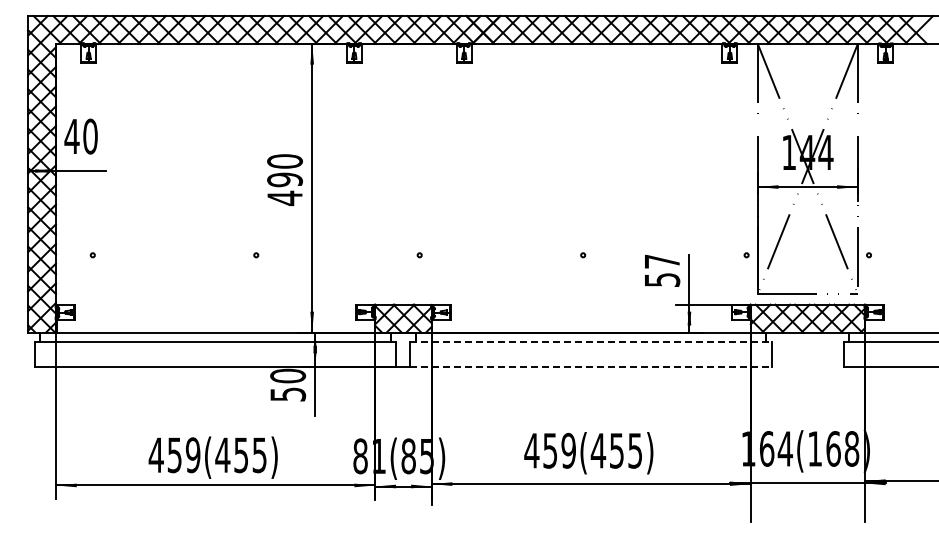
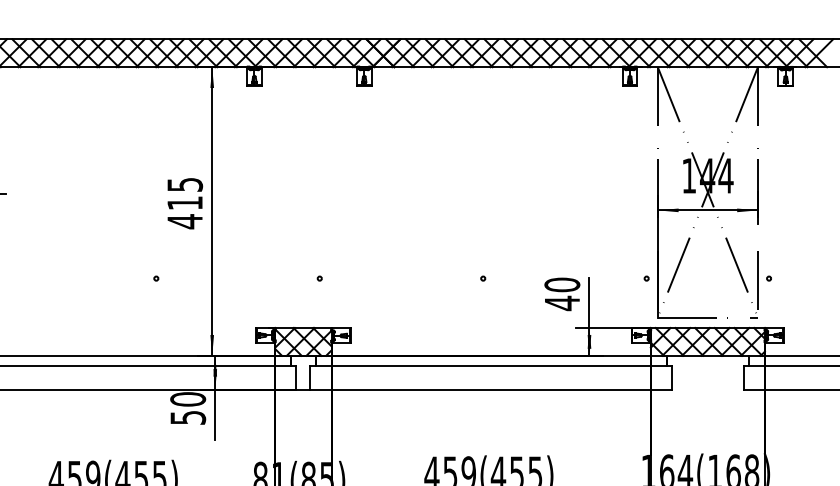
text: (284, 170) -> (184, 193), 490 -> 415
text: (662, 270) -> (562, 293), 57 -> 40
line: (591, 342) -> (491, 365), dashed -> solid
line: (591, 366) -> (491, 389), dashed -> solid

